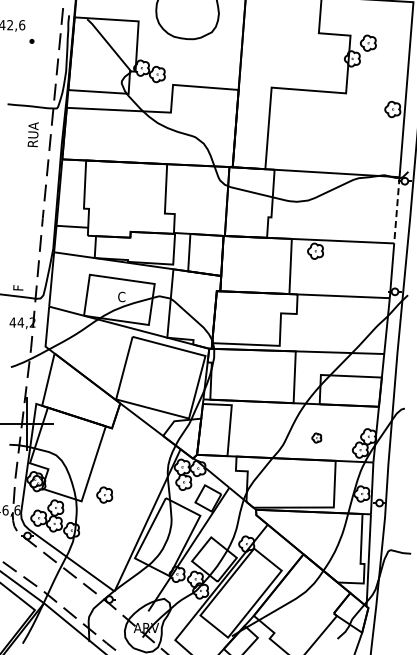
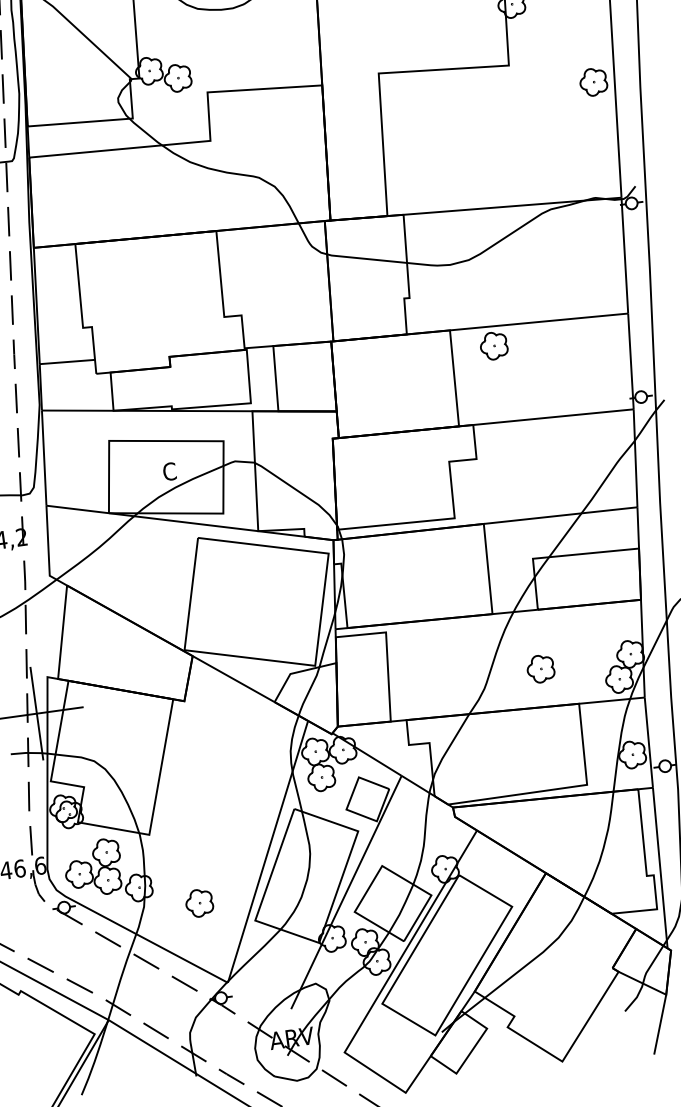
line: (396, 210) -> (624, 256), dashed -> solid
part: (316, 437) -> (540, 667), size x1.67
part: (104, 494) -> (198, 902), moved

